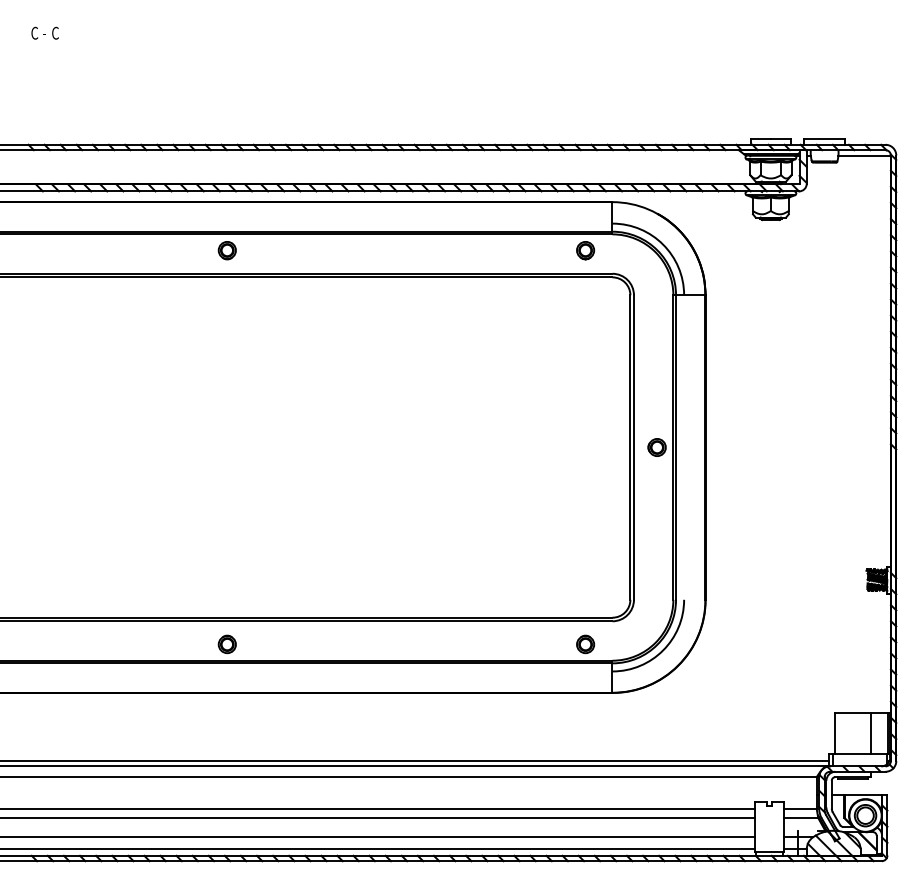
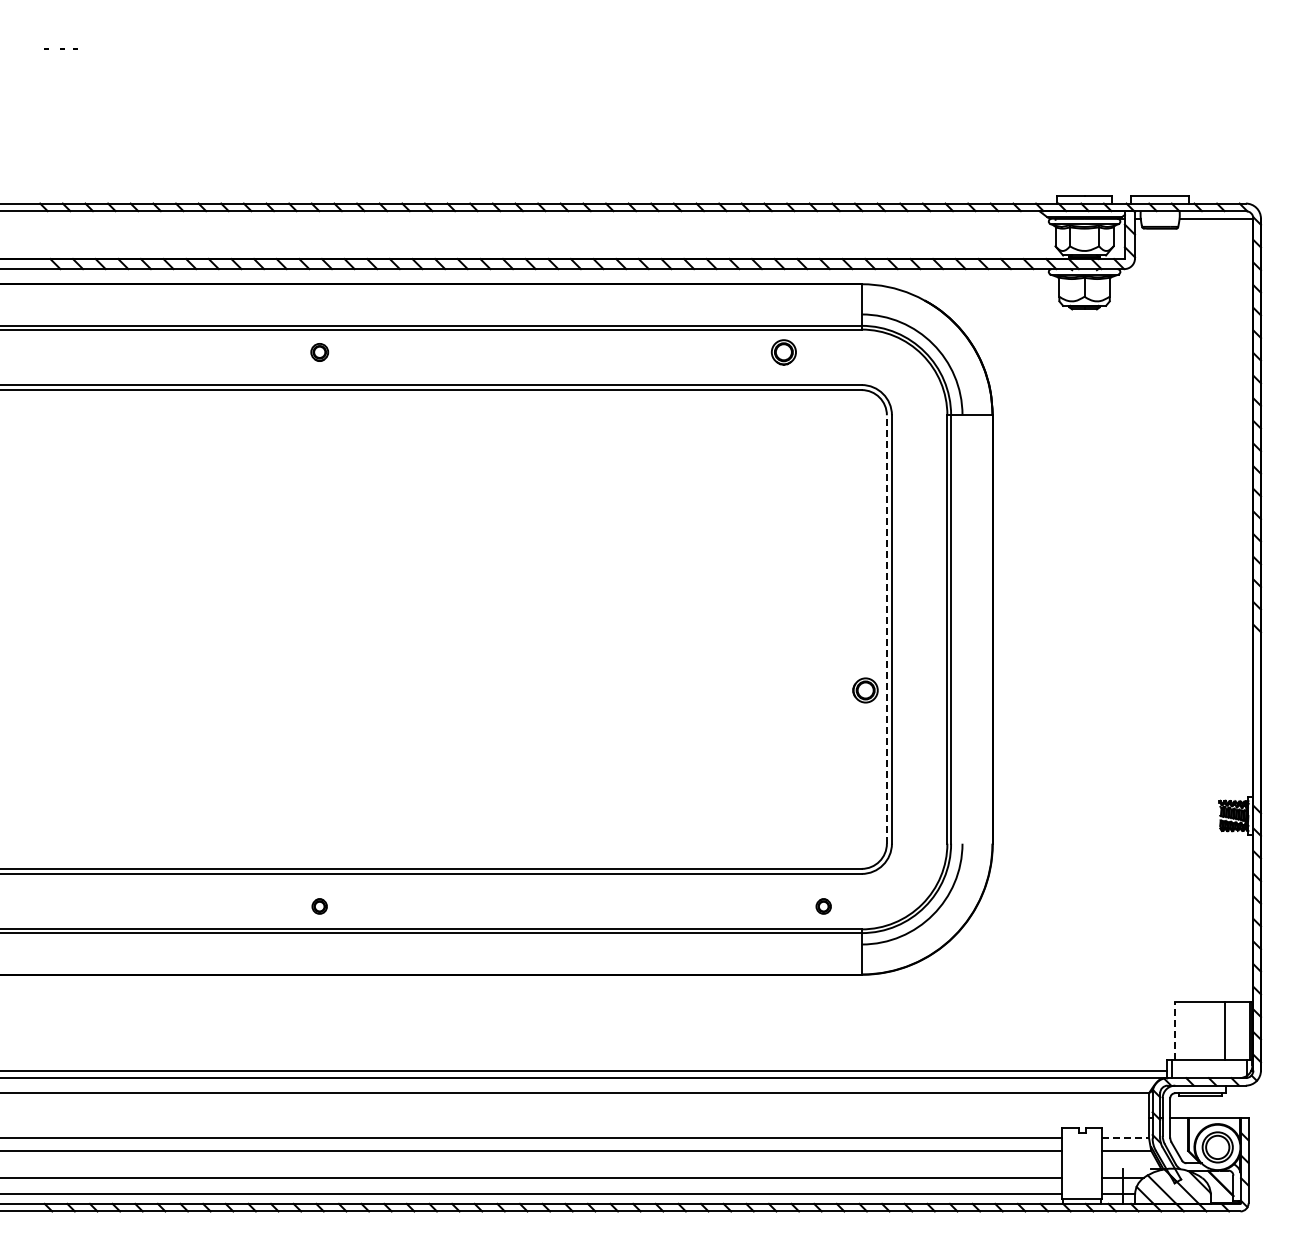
text: (34, 33) -> (48, 46), С -> -
text: (55, 33) -> (77, 46), С -> -
part: (227, 250) -> (319, 352), size x0.7
part: (585, 250) -> (783, 352), moved
line: (630, 446) -> (886, 628), solid -> dashed
part: (657, 447) -> (865, 690), moved
part: (227, 644) -> (319, 906), size x0.6
part: (585, 644) -> (823, 906), size x0.6
line: (835, 733) -> (1175, 1031), solid -> dashed
line: (800, 809) -> (1126, 1138), solid -> dashed

